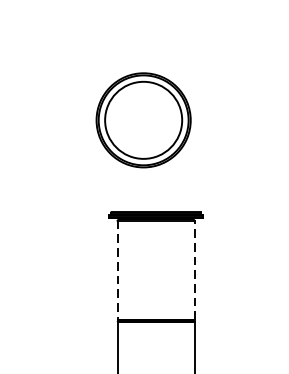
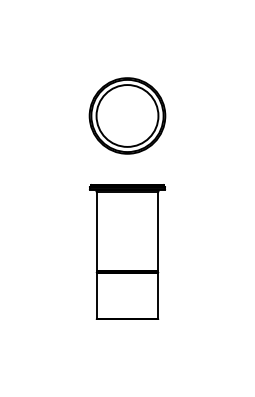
part: (143, 119) -> (127, 115), moved
line: (117, 270) -> (96, 231), dashed -> solid
line: (194, 270) -> (158, 231), dashed -> solid

